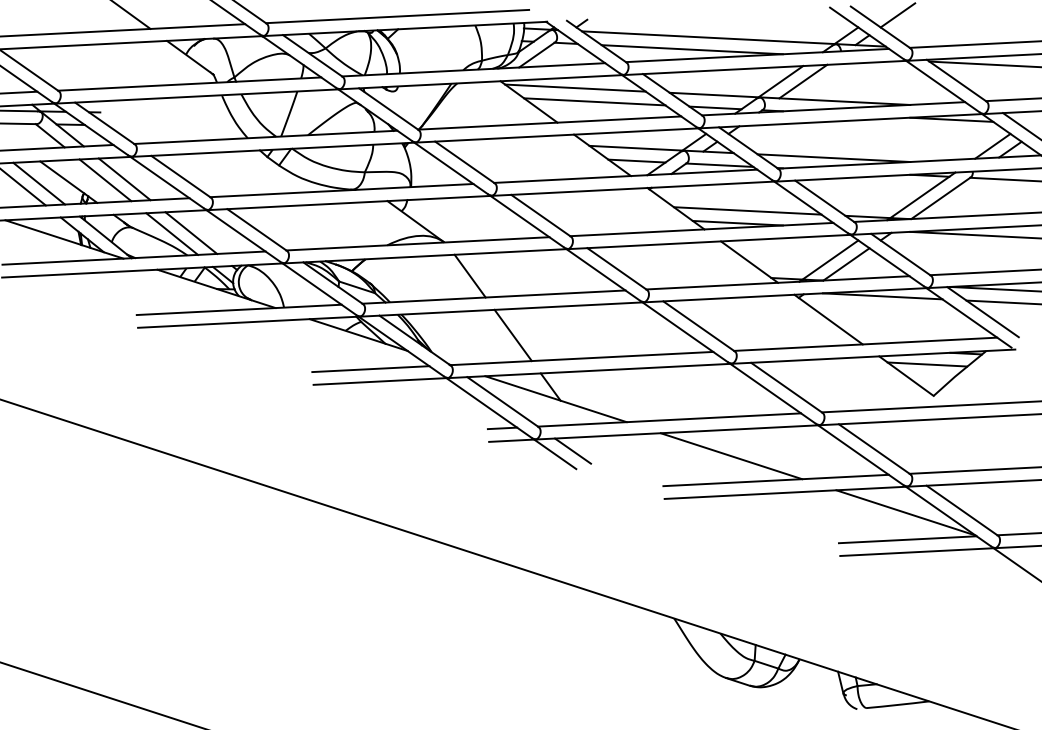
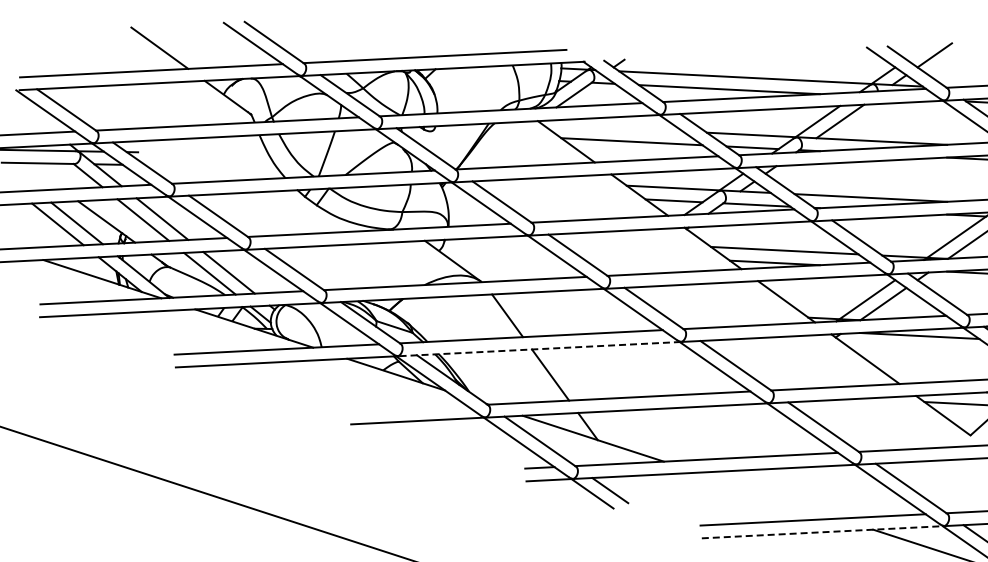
line: (575, 87) -> (612, 127), removed
line: (502, 309) -> (539, 349), solid -> dashed
line: (370, 369) -> (408, 409), removed
line: (731, 456) -> (768, 495), removed
line: (786, 492) -> (823, 531), solid -> dashed

